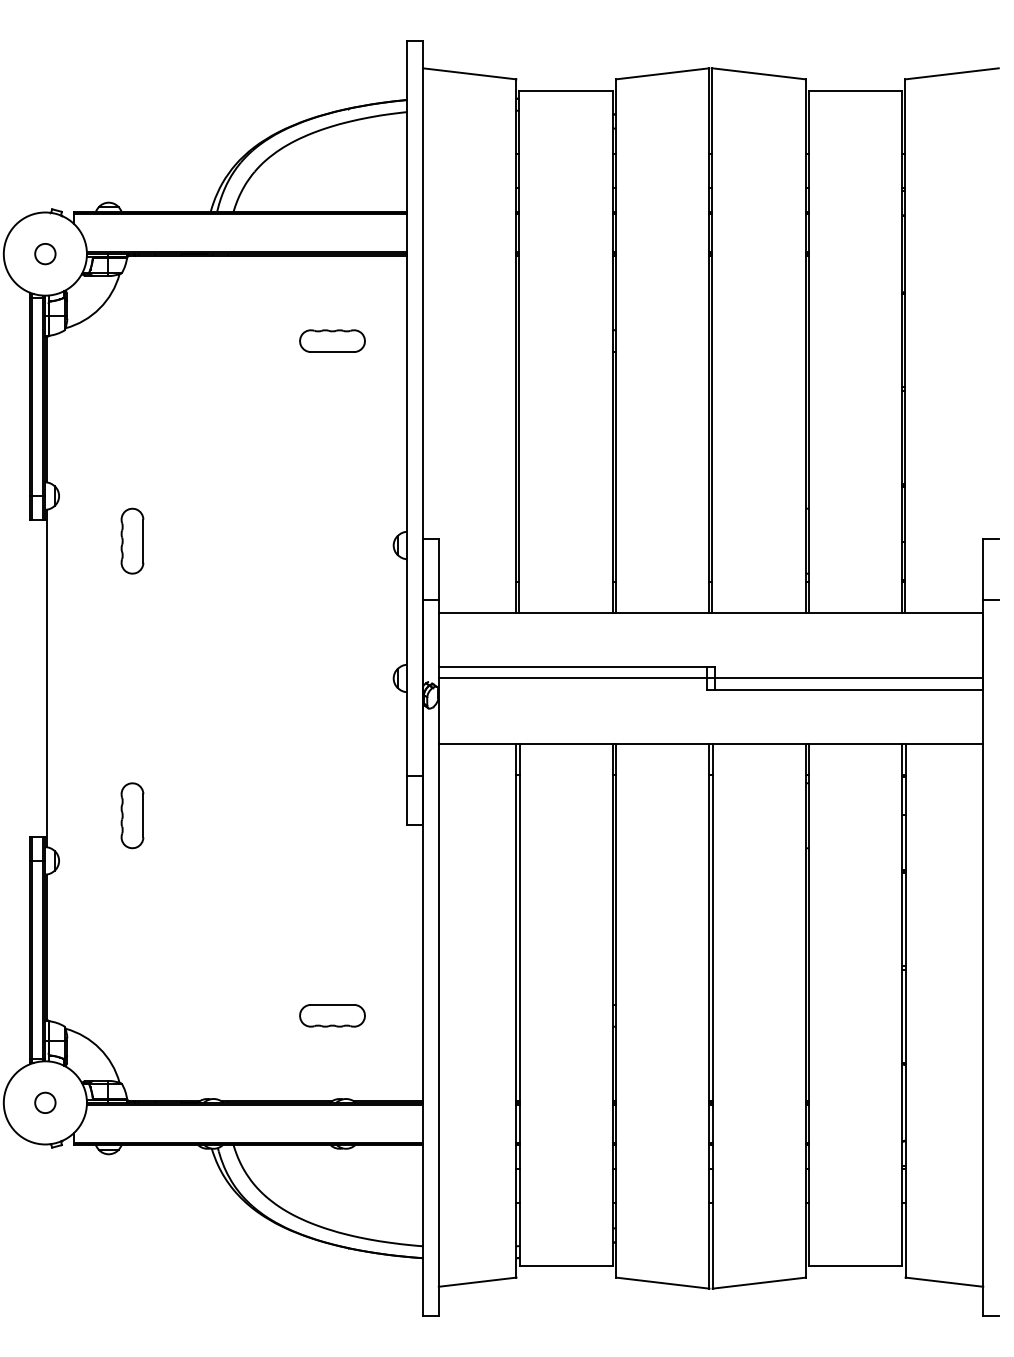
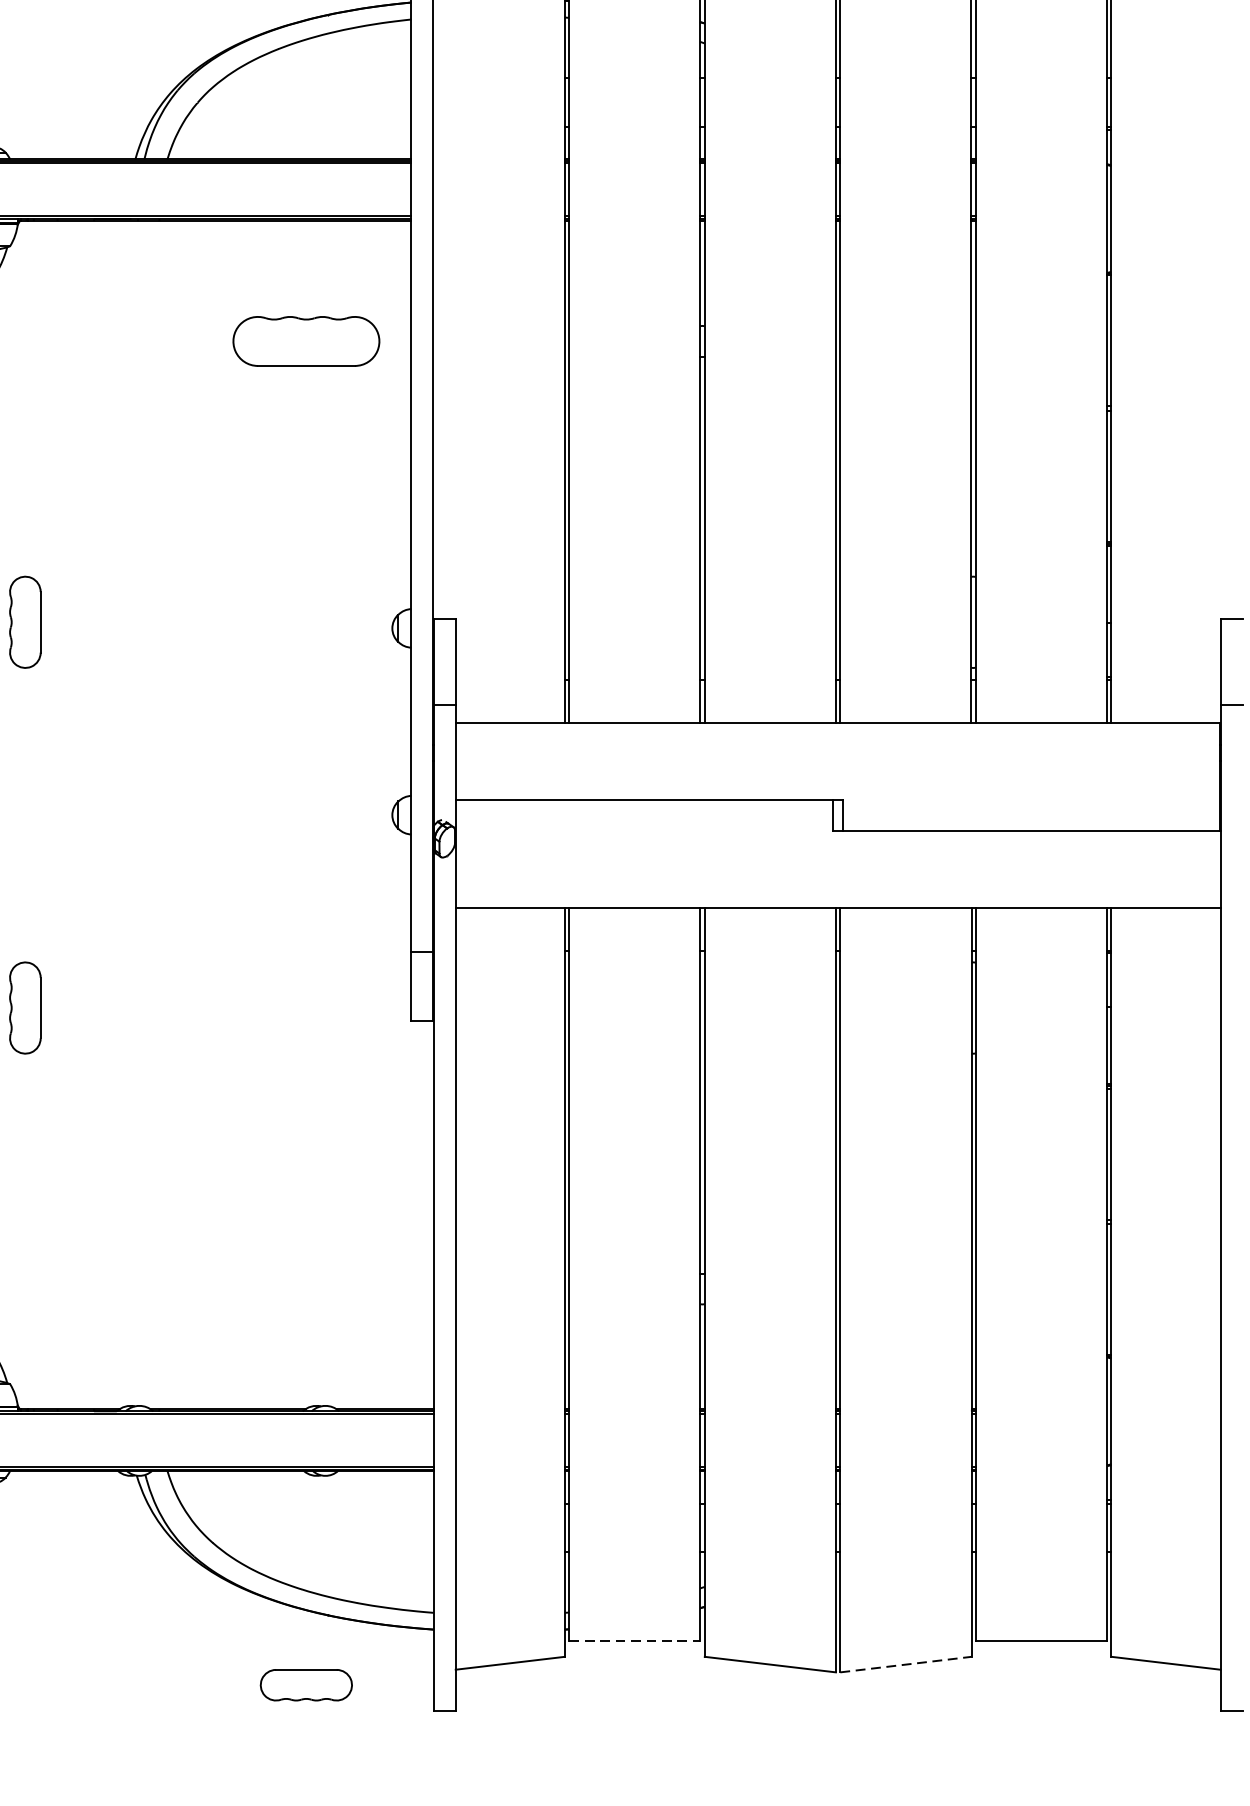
part: (332, 340) -> (306, 340), size x1.6
line: (710, 678) -> (837, 815), removed
part: (332, 1015) -> (306, 1684), moved
line: (566, 1266) -> (635, 1641), solid -> dashed
line: (759, 1283) -> (906, 1665), solid -> dashed

